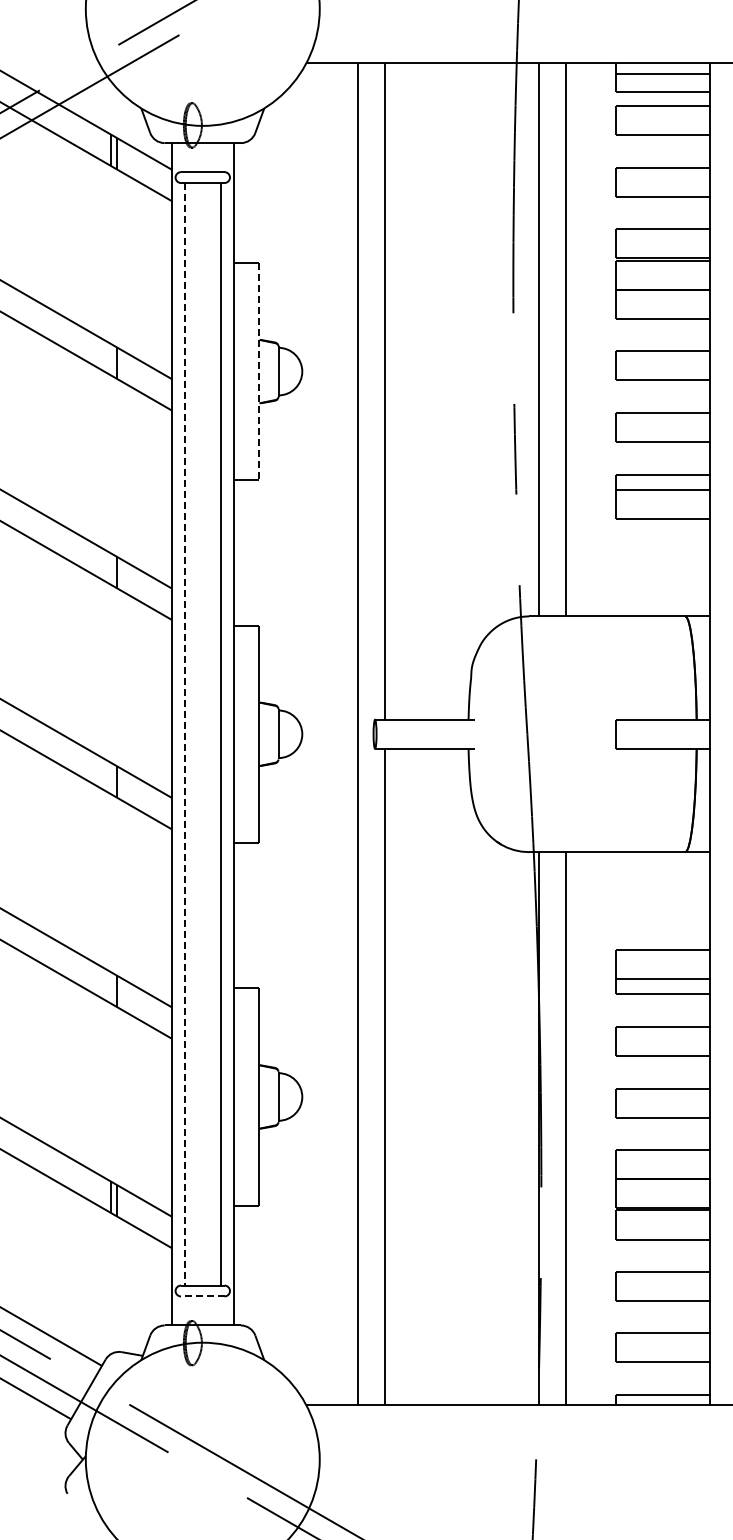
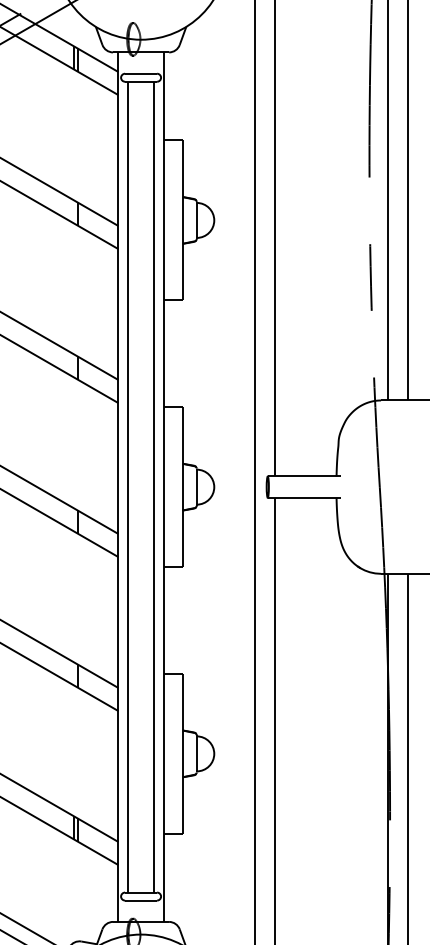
line: (259, 371) -> (182, 220), dashed -> solid
line: (184, 734) -> (127, 487), dashed -> solid
line: (202, 1296) -> (140, 900), dashed -> solid

